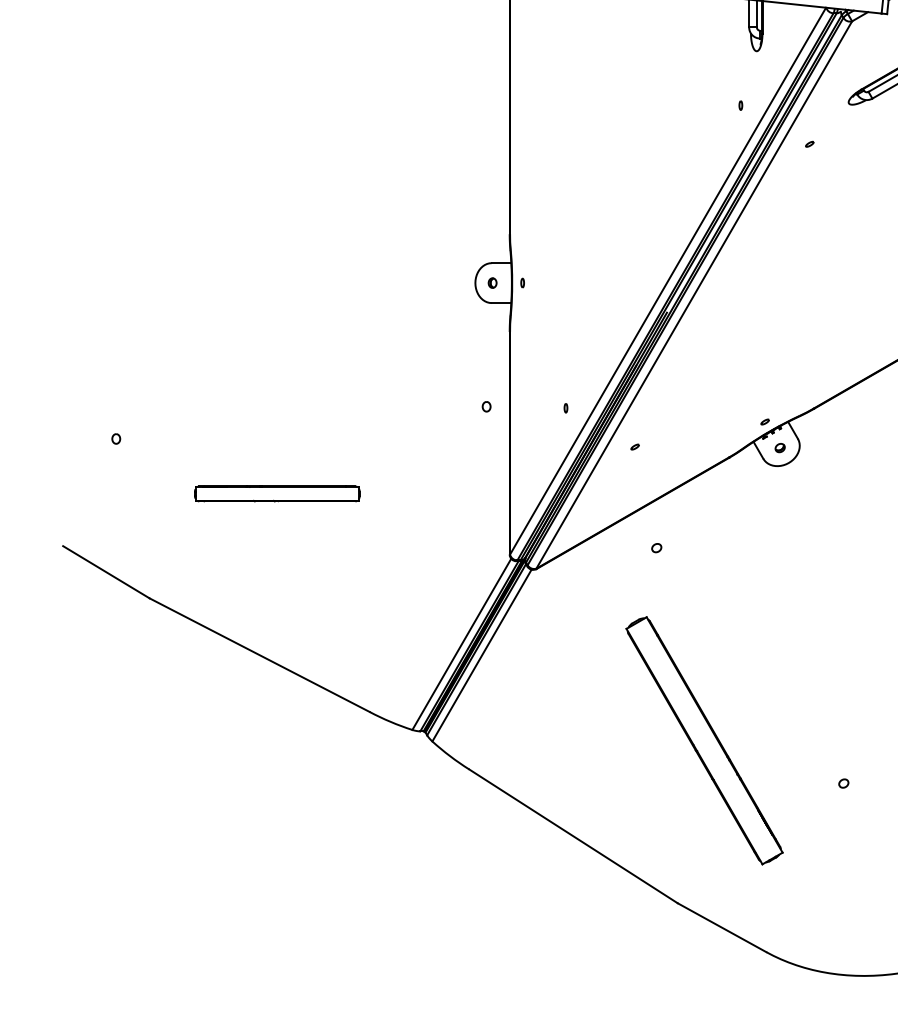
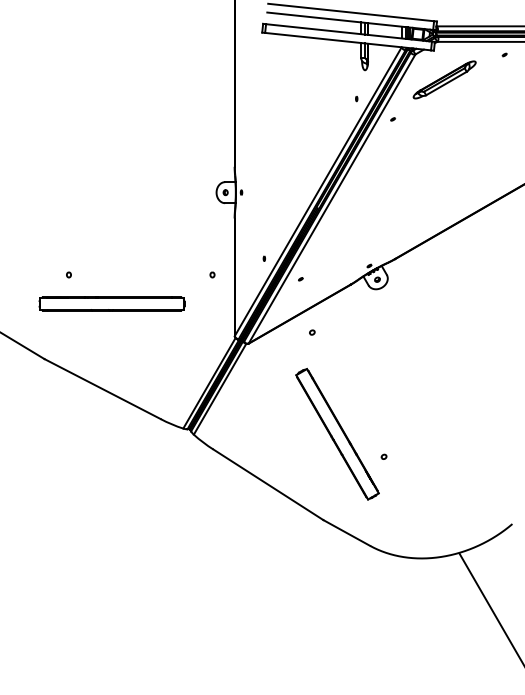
part: (486, 405) -> (212, 274), moved
part: (115, 438) -> (68, 274), moved
part: (276, 493) -> (111, 303), size x1.67
part: (842, 782) -> (383, 456), moved

